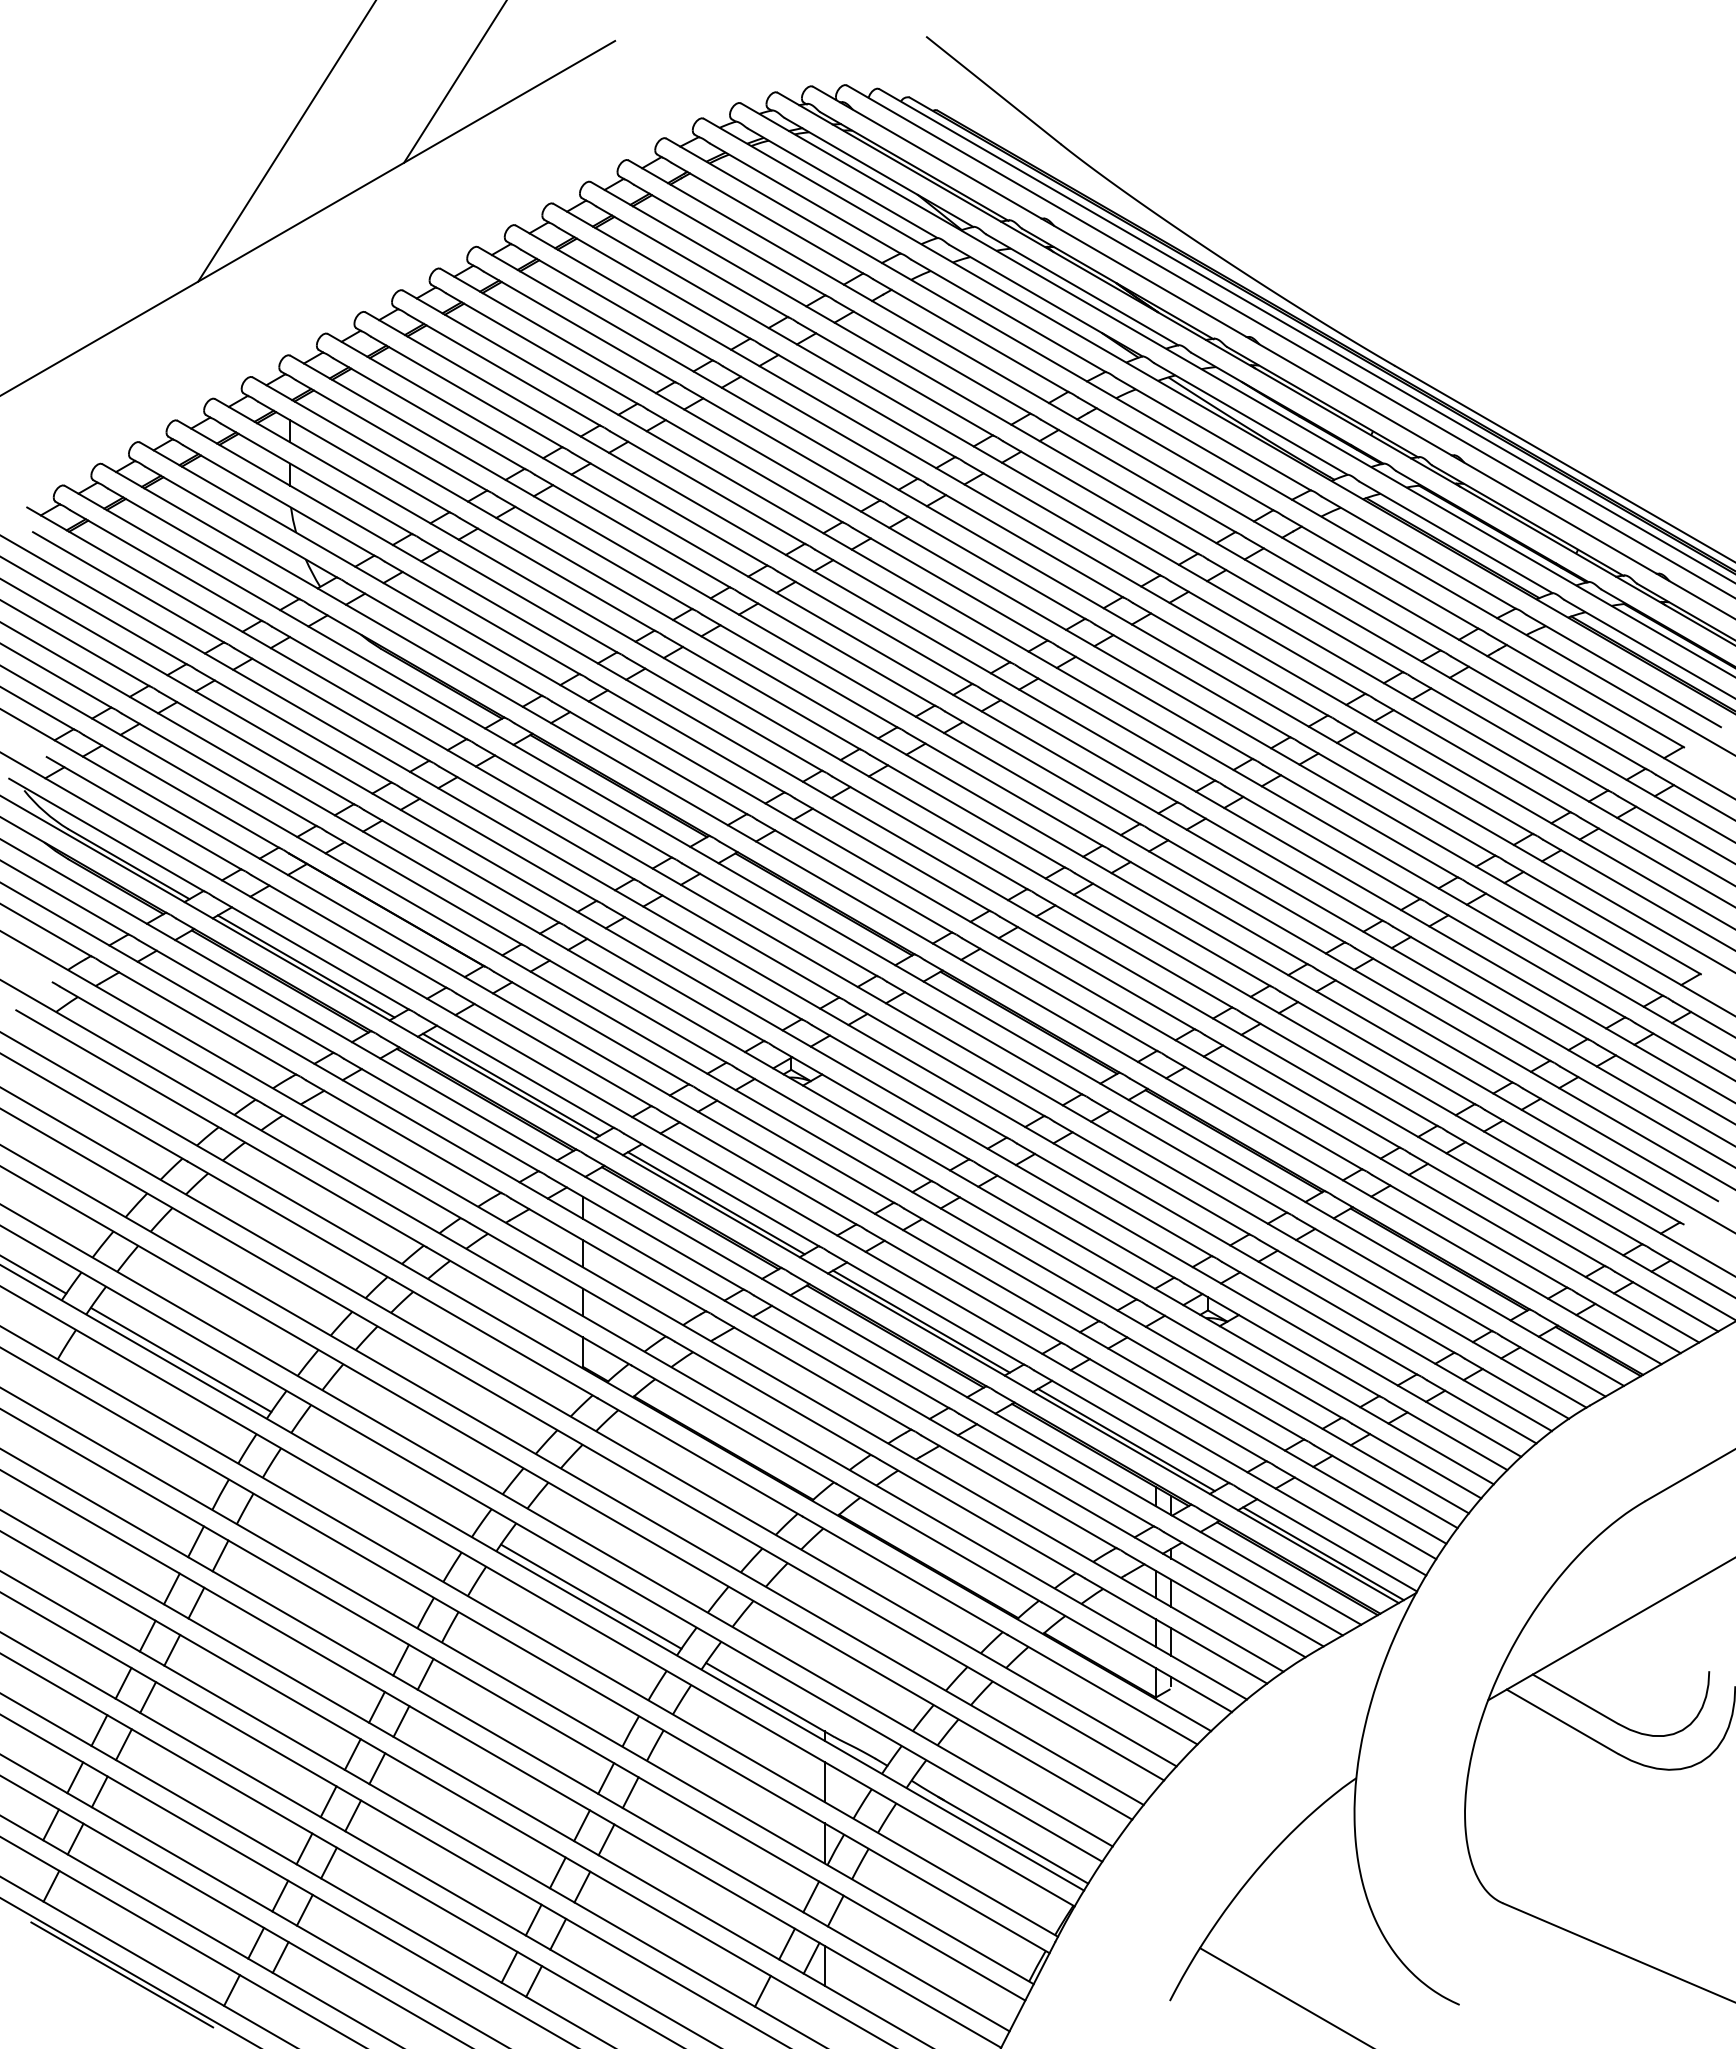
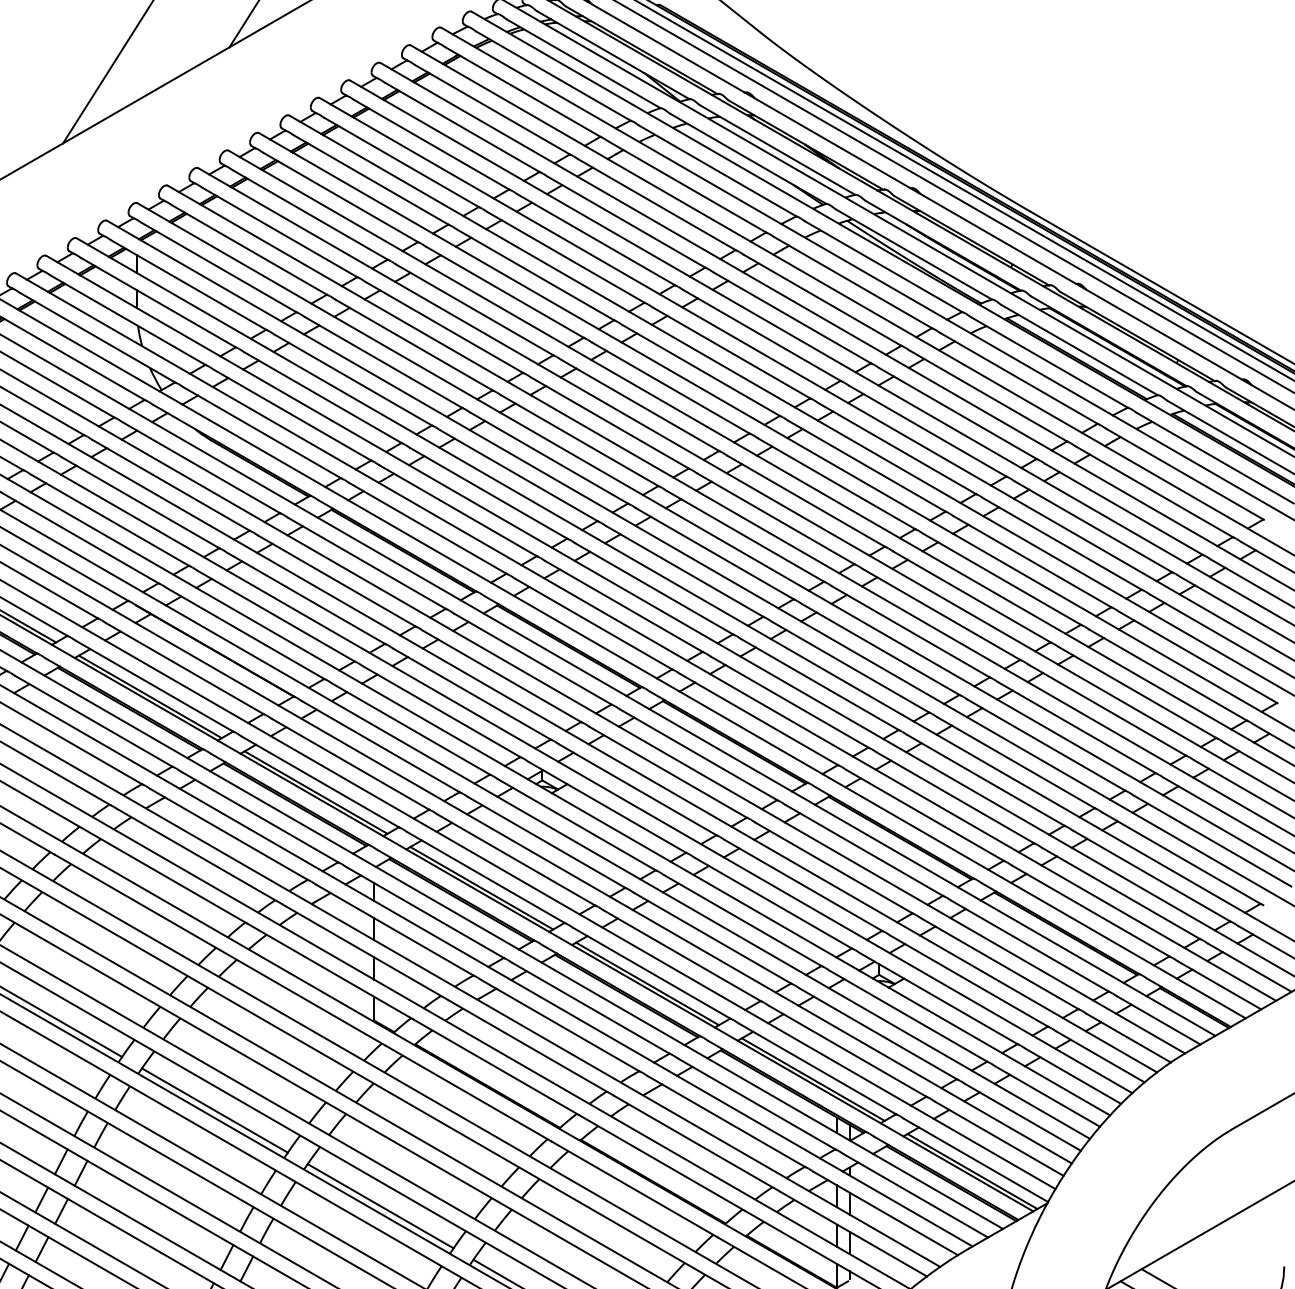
line: (386, 1478) -> (215, 1110), added

